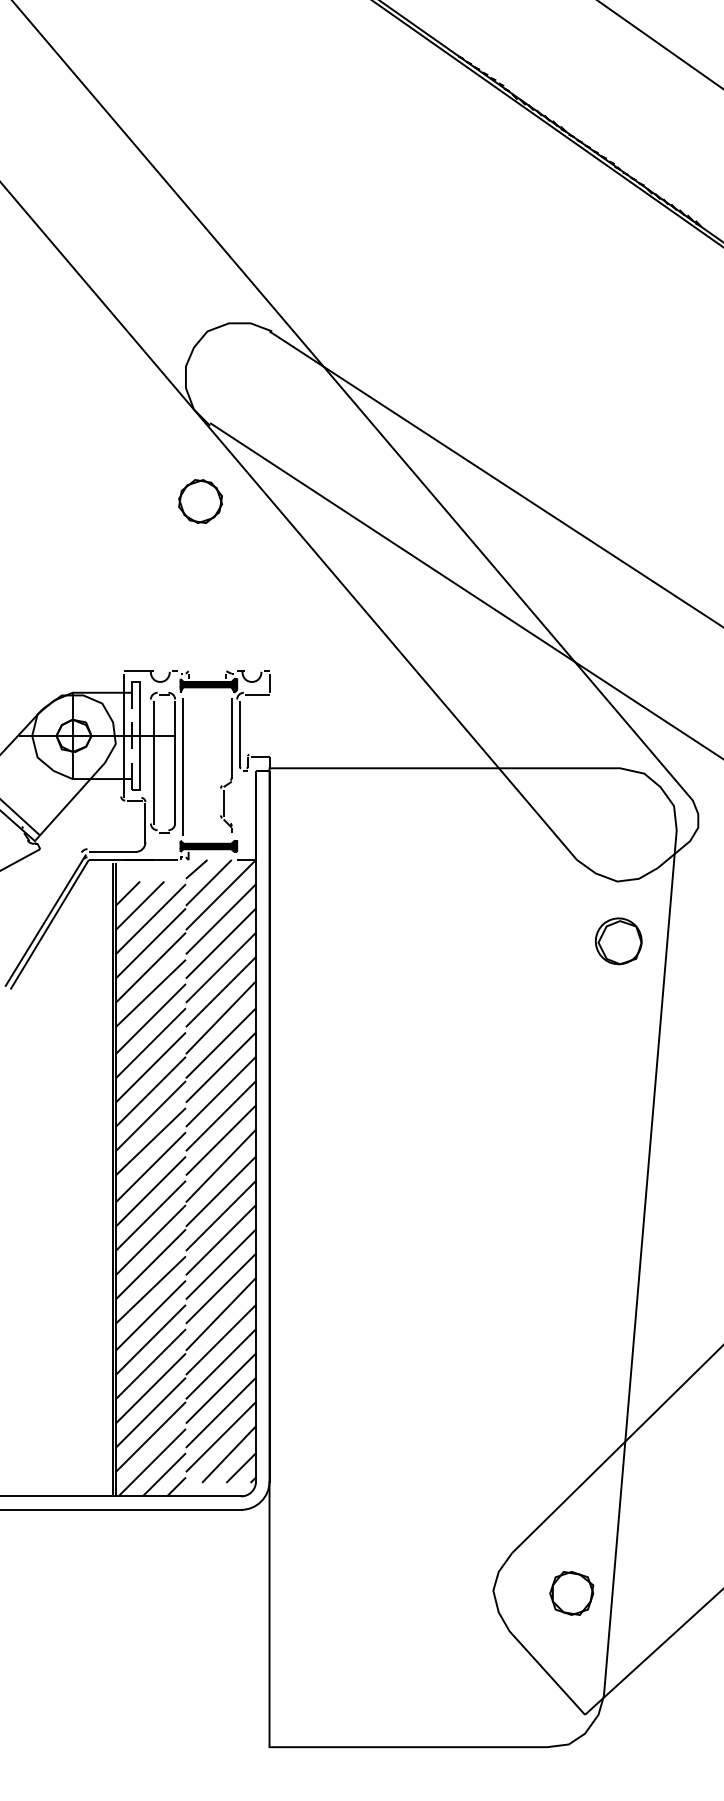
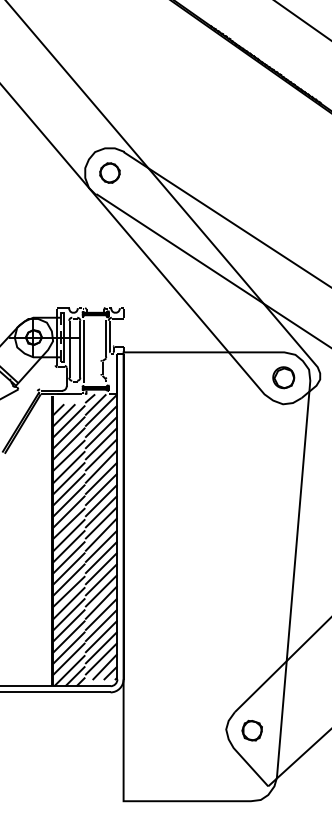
part: (199, 500) -> (109, 172), moved
part: (618, 940) -> (283, 377), moved
part: (570, 1592) -> (251, 730), moved

